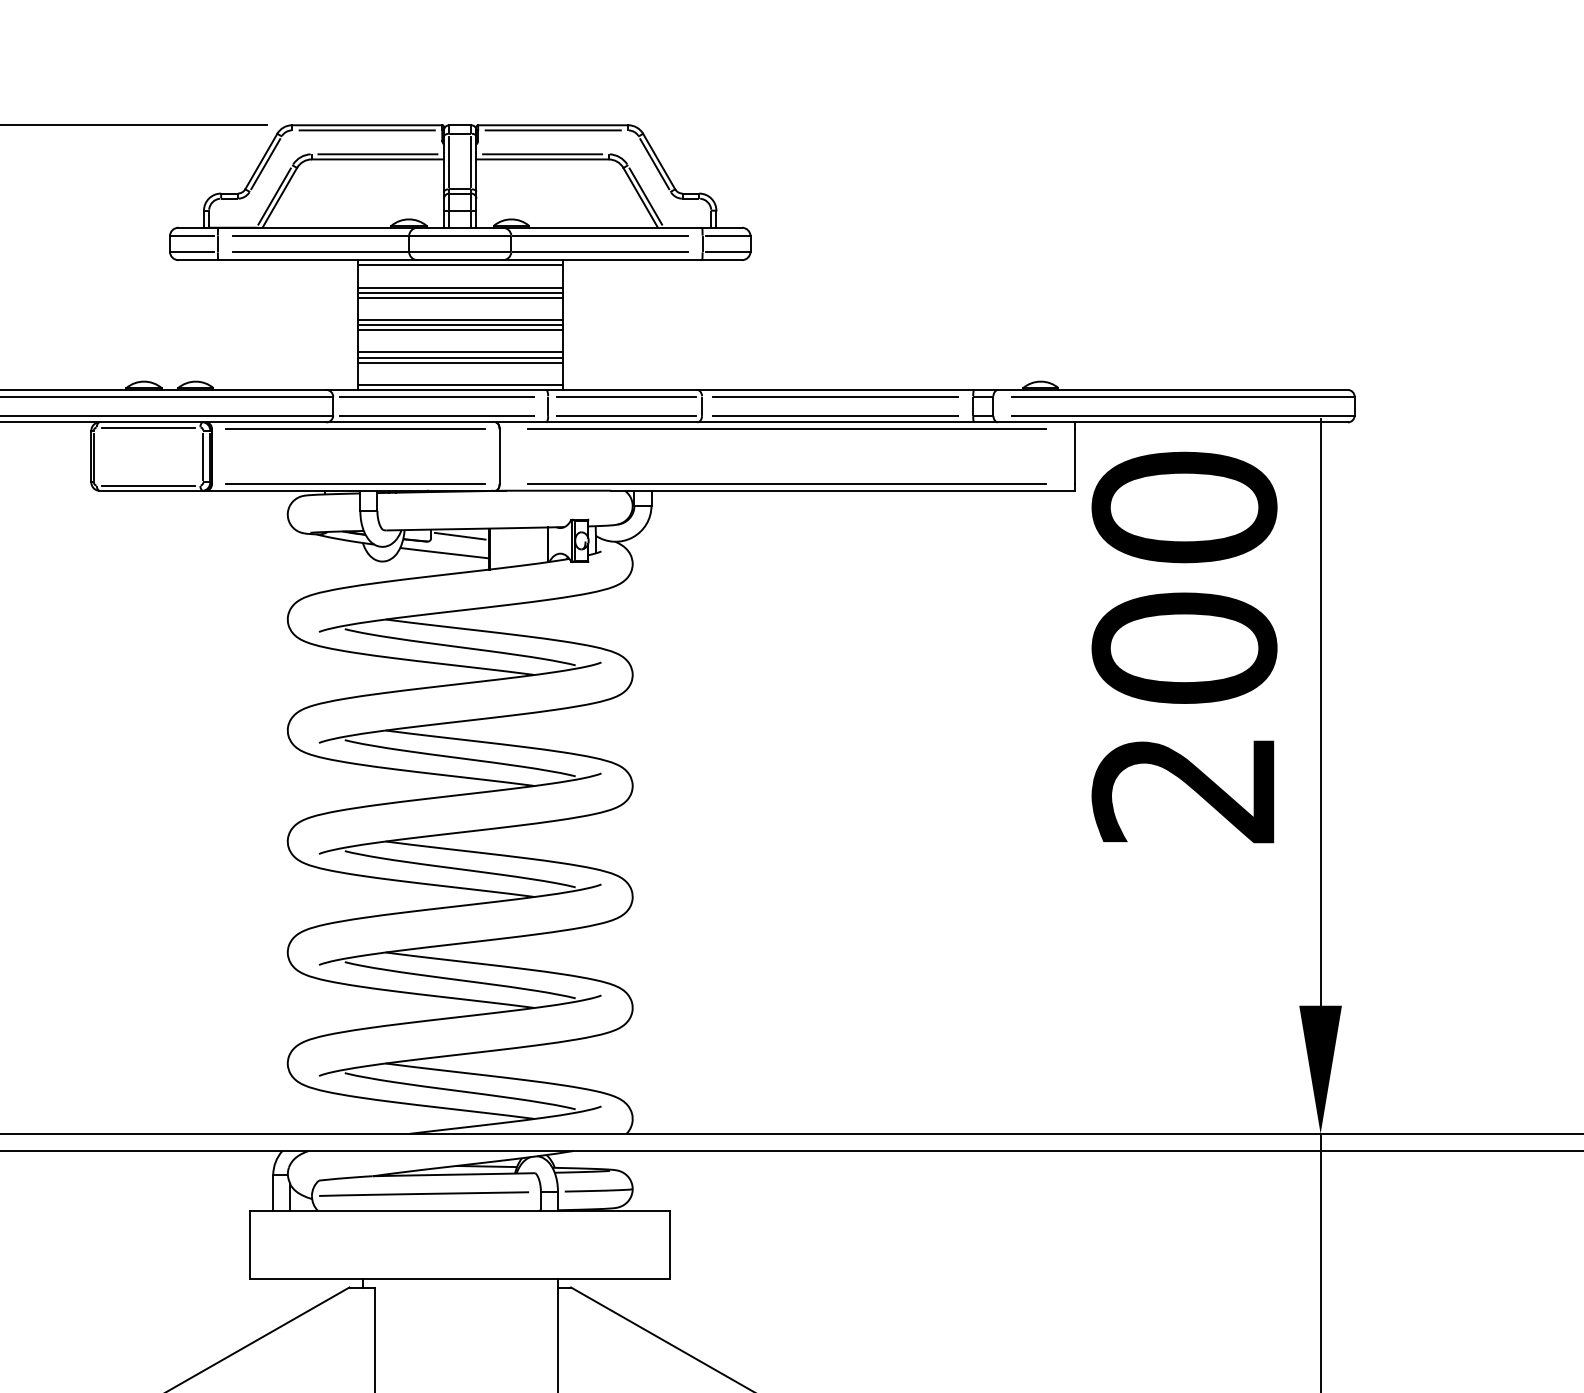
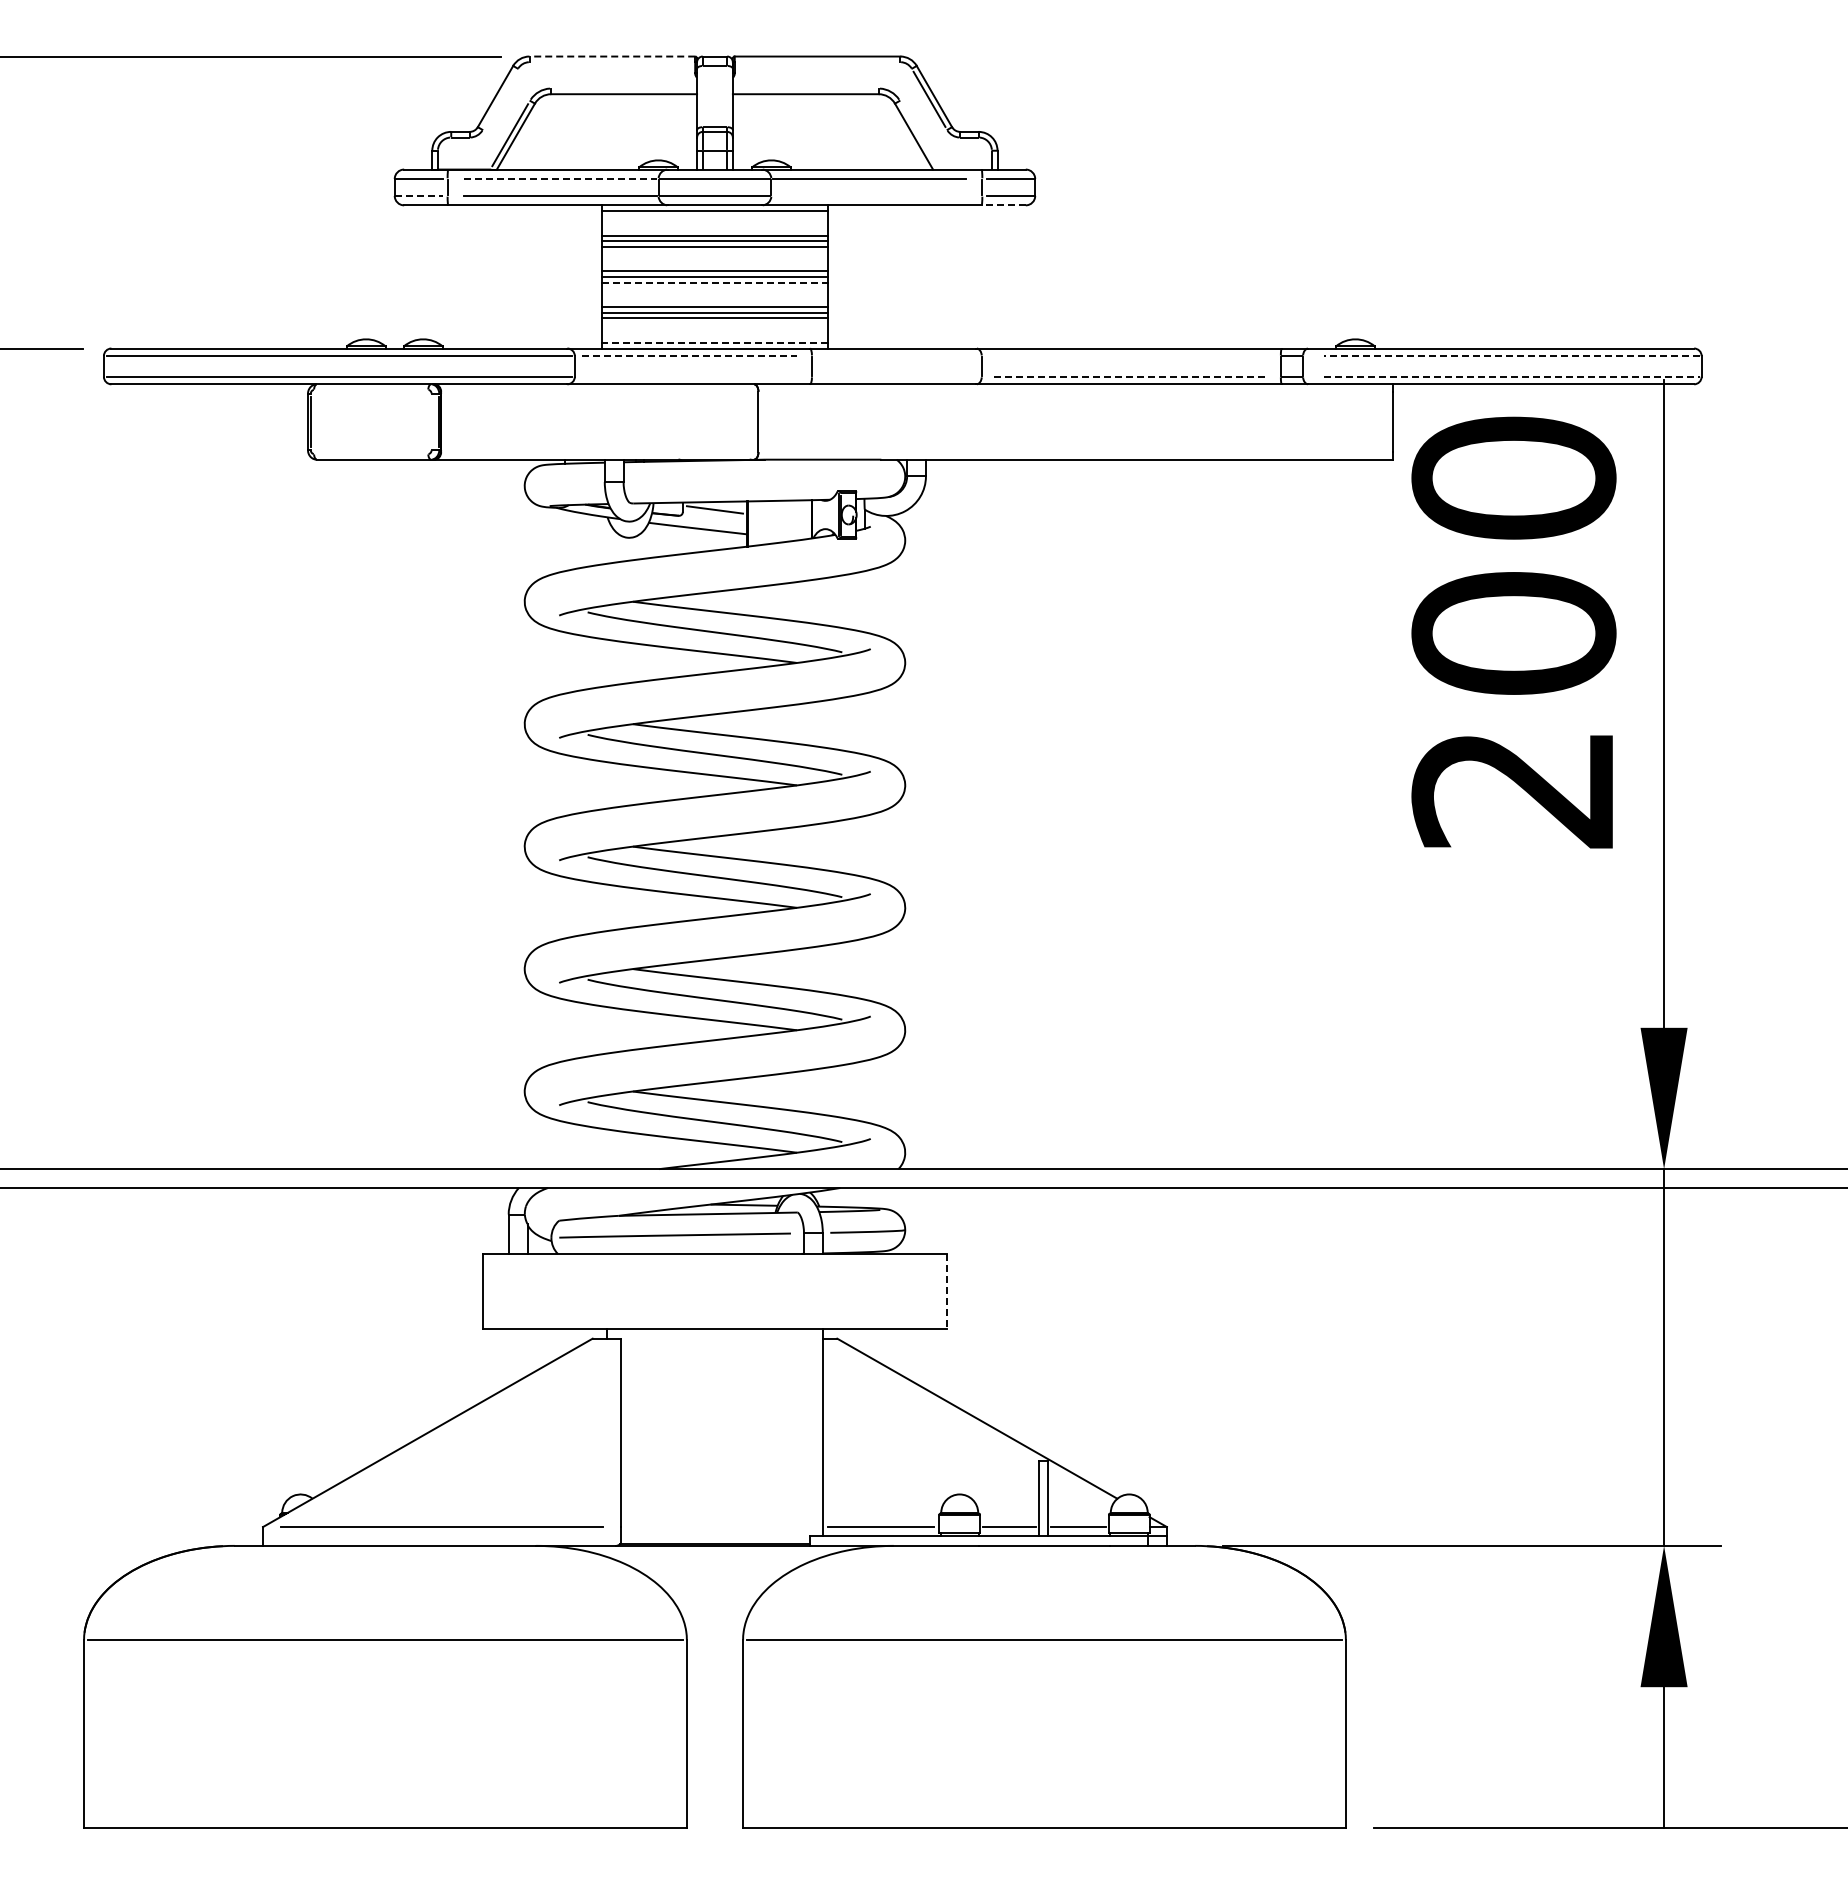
line: (367, 125) -> (612, 56), solid -> dashed
line: (366, 130) -> (611, 62), removed
line: (553, 130) -> (817, 62), removed
line: (377, 154) -> (623, 88), removed
line: (542, 154) -> (805, 88), removed
line: (448, 161) -> (702, 96), removed
line: (471, 161) -> (727, 96), removed
line: (265, 163) -> (500, 98), removed
line: (645, 196) -> (919, 135), removed
line: (320, 236) -> (560, 179), solid -> dashed
line: (192, 251) -> (419, 195), solid -> dashed
line: (600, 251) -> (869, 195), removed
line: (721, 260) -> (1003, 205), solid -> dashed
line: (460, 330) -> (715, 282), solid -> dashed
line: (459, 384) -> (714, 342), solid -> dashed
line: (437, 397) -> (689, 356), solid -> dashed
line: (625, 397) -> (897, 356), removed
line: (835, 397) -> (1128, 356), removed
line: (1182, 397) -> (1511, 356), solid -> dashed
line: (437, 415) -> (689, 376), removed
line: (625, 415) -> (897, 376), removed
line: (835, 415) -> (1128, 376), solid -> dashed
line: (1183, 415) -> (1512, 376), solid -> dashed
line: (147, 427) -> (370, 389), removed
line: (355, 428) -> (599, 391), removed
line: (787, 428) -> (1075, 391), removed
line: (203, 456) -> (431, 421), removed
line: (355, 484) -> (599, 452), removed
line: (787, 484) -> (1075, 452), removed
line: (147, 486) -> (370, 454), removed
line: (670, 1244) -> (946, 1291), solid -> dashed

